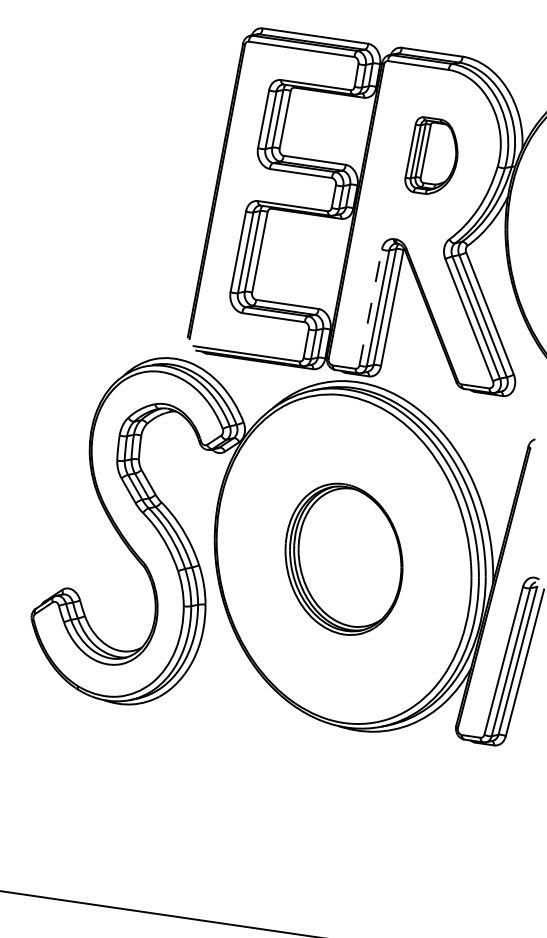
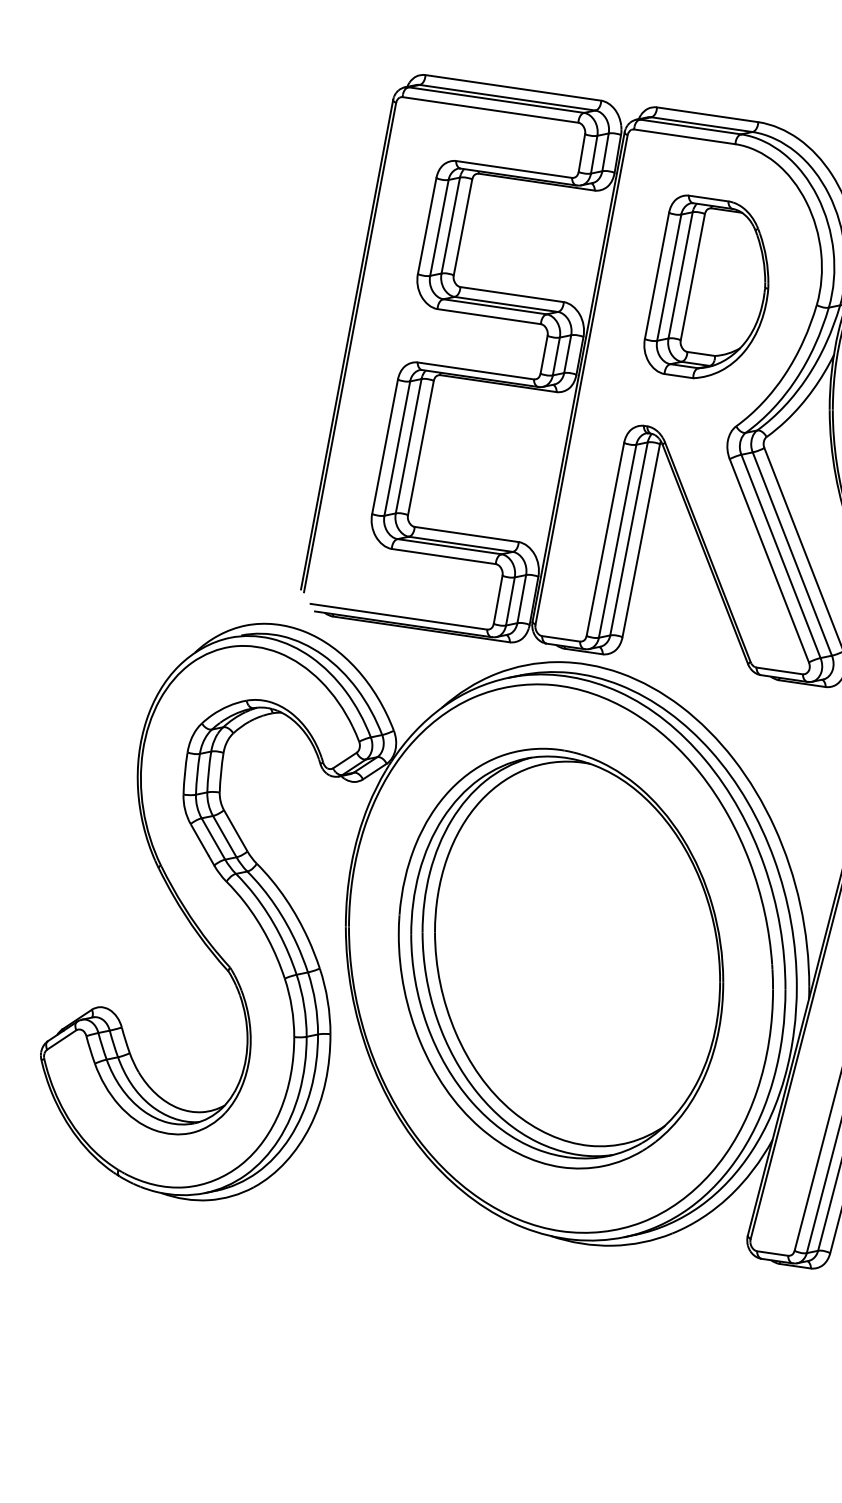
part: (431, 155) -> (706, 286), size x1.43
line: (370, 306) -> (605, 537), dashed -> solid
part: (343, 559) -> (560, 959), size x1.67

